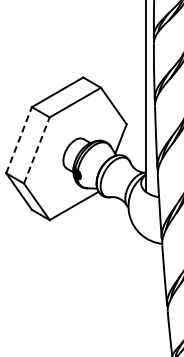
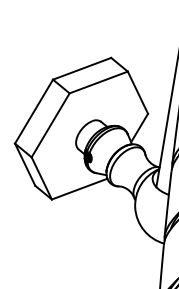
line: (19, 139) -> (34, 110), dashed -> solid
line: (37, 150) -> (51, 125), dashed -> solid

